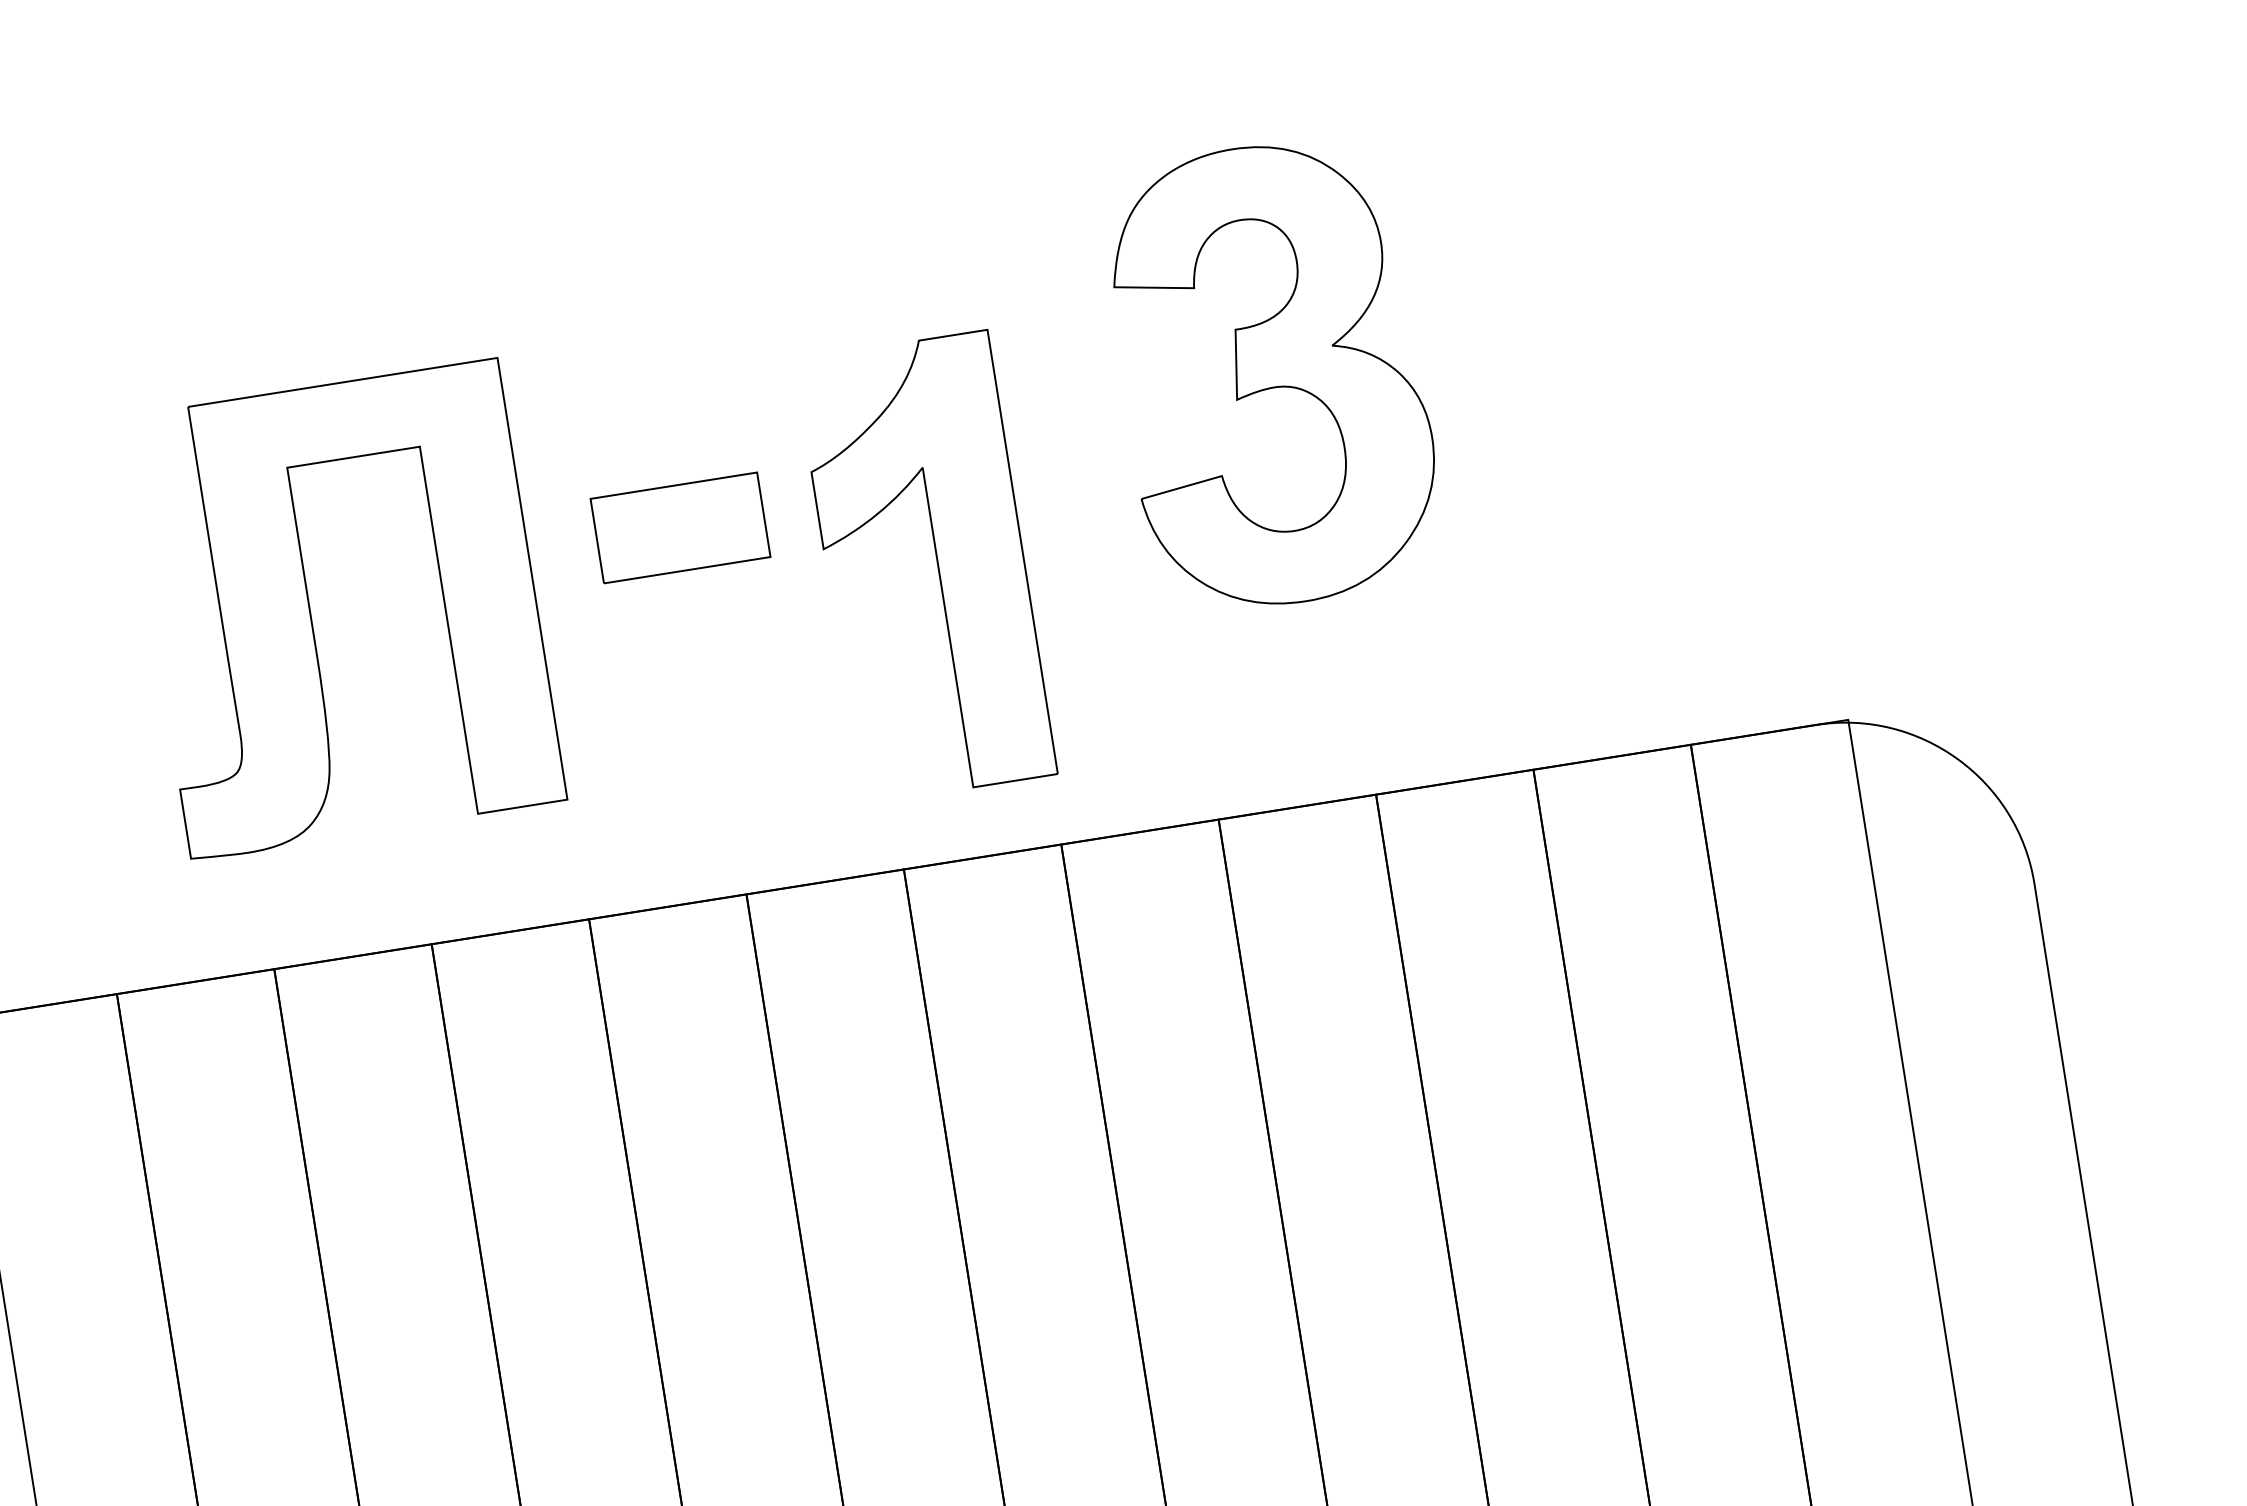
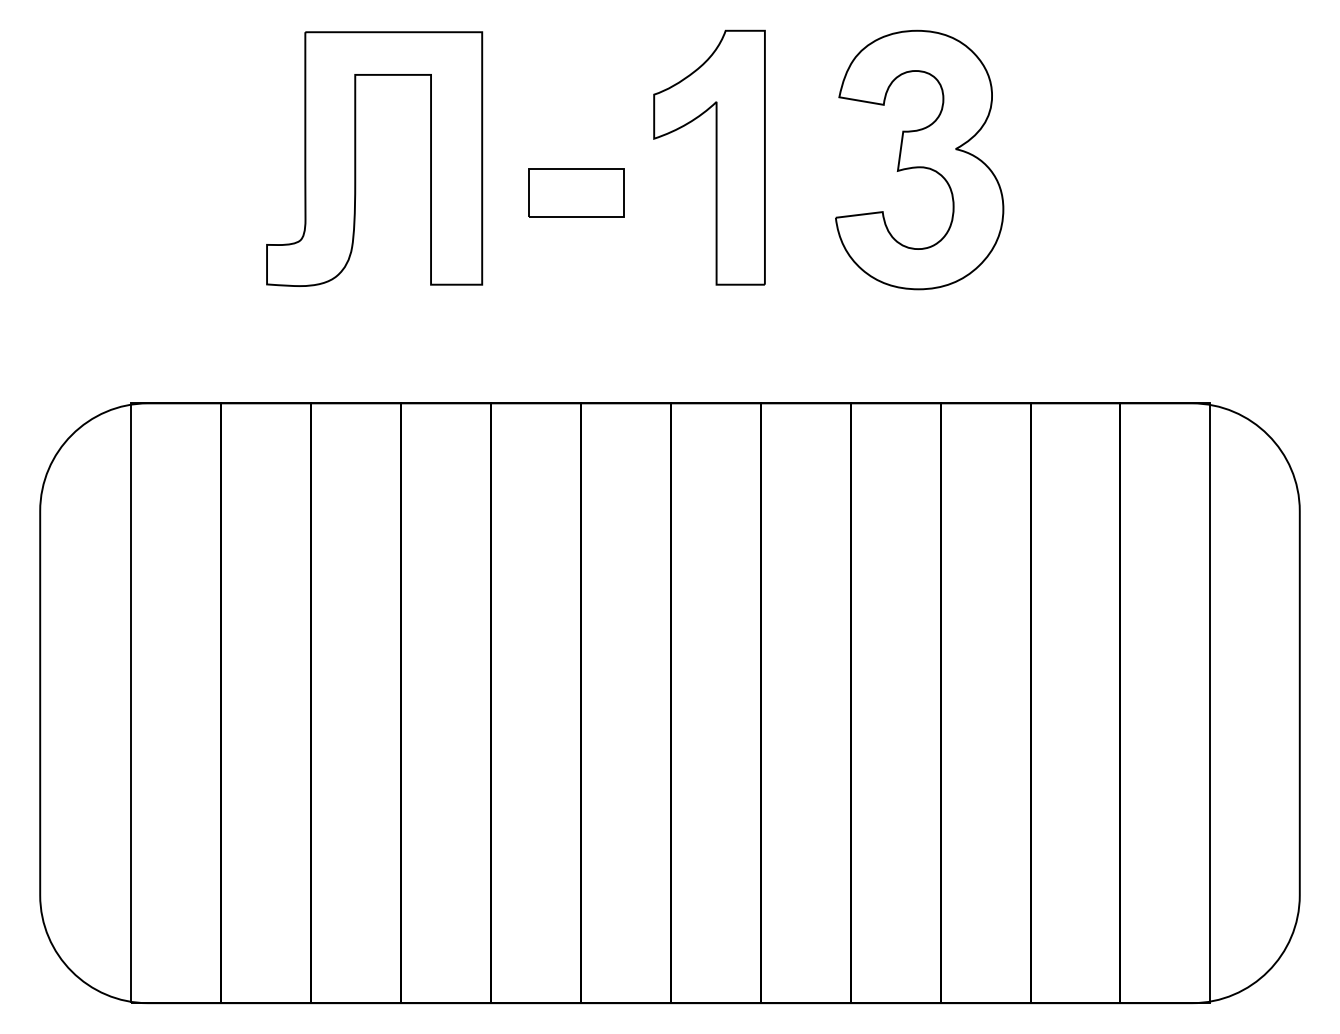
part: (925, 566) -> (709, 157), moved
part: (312, 613) -> (356, 158), moved

